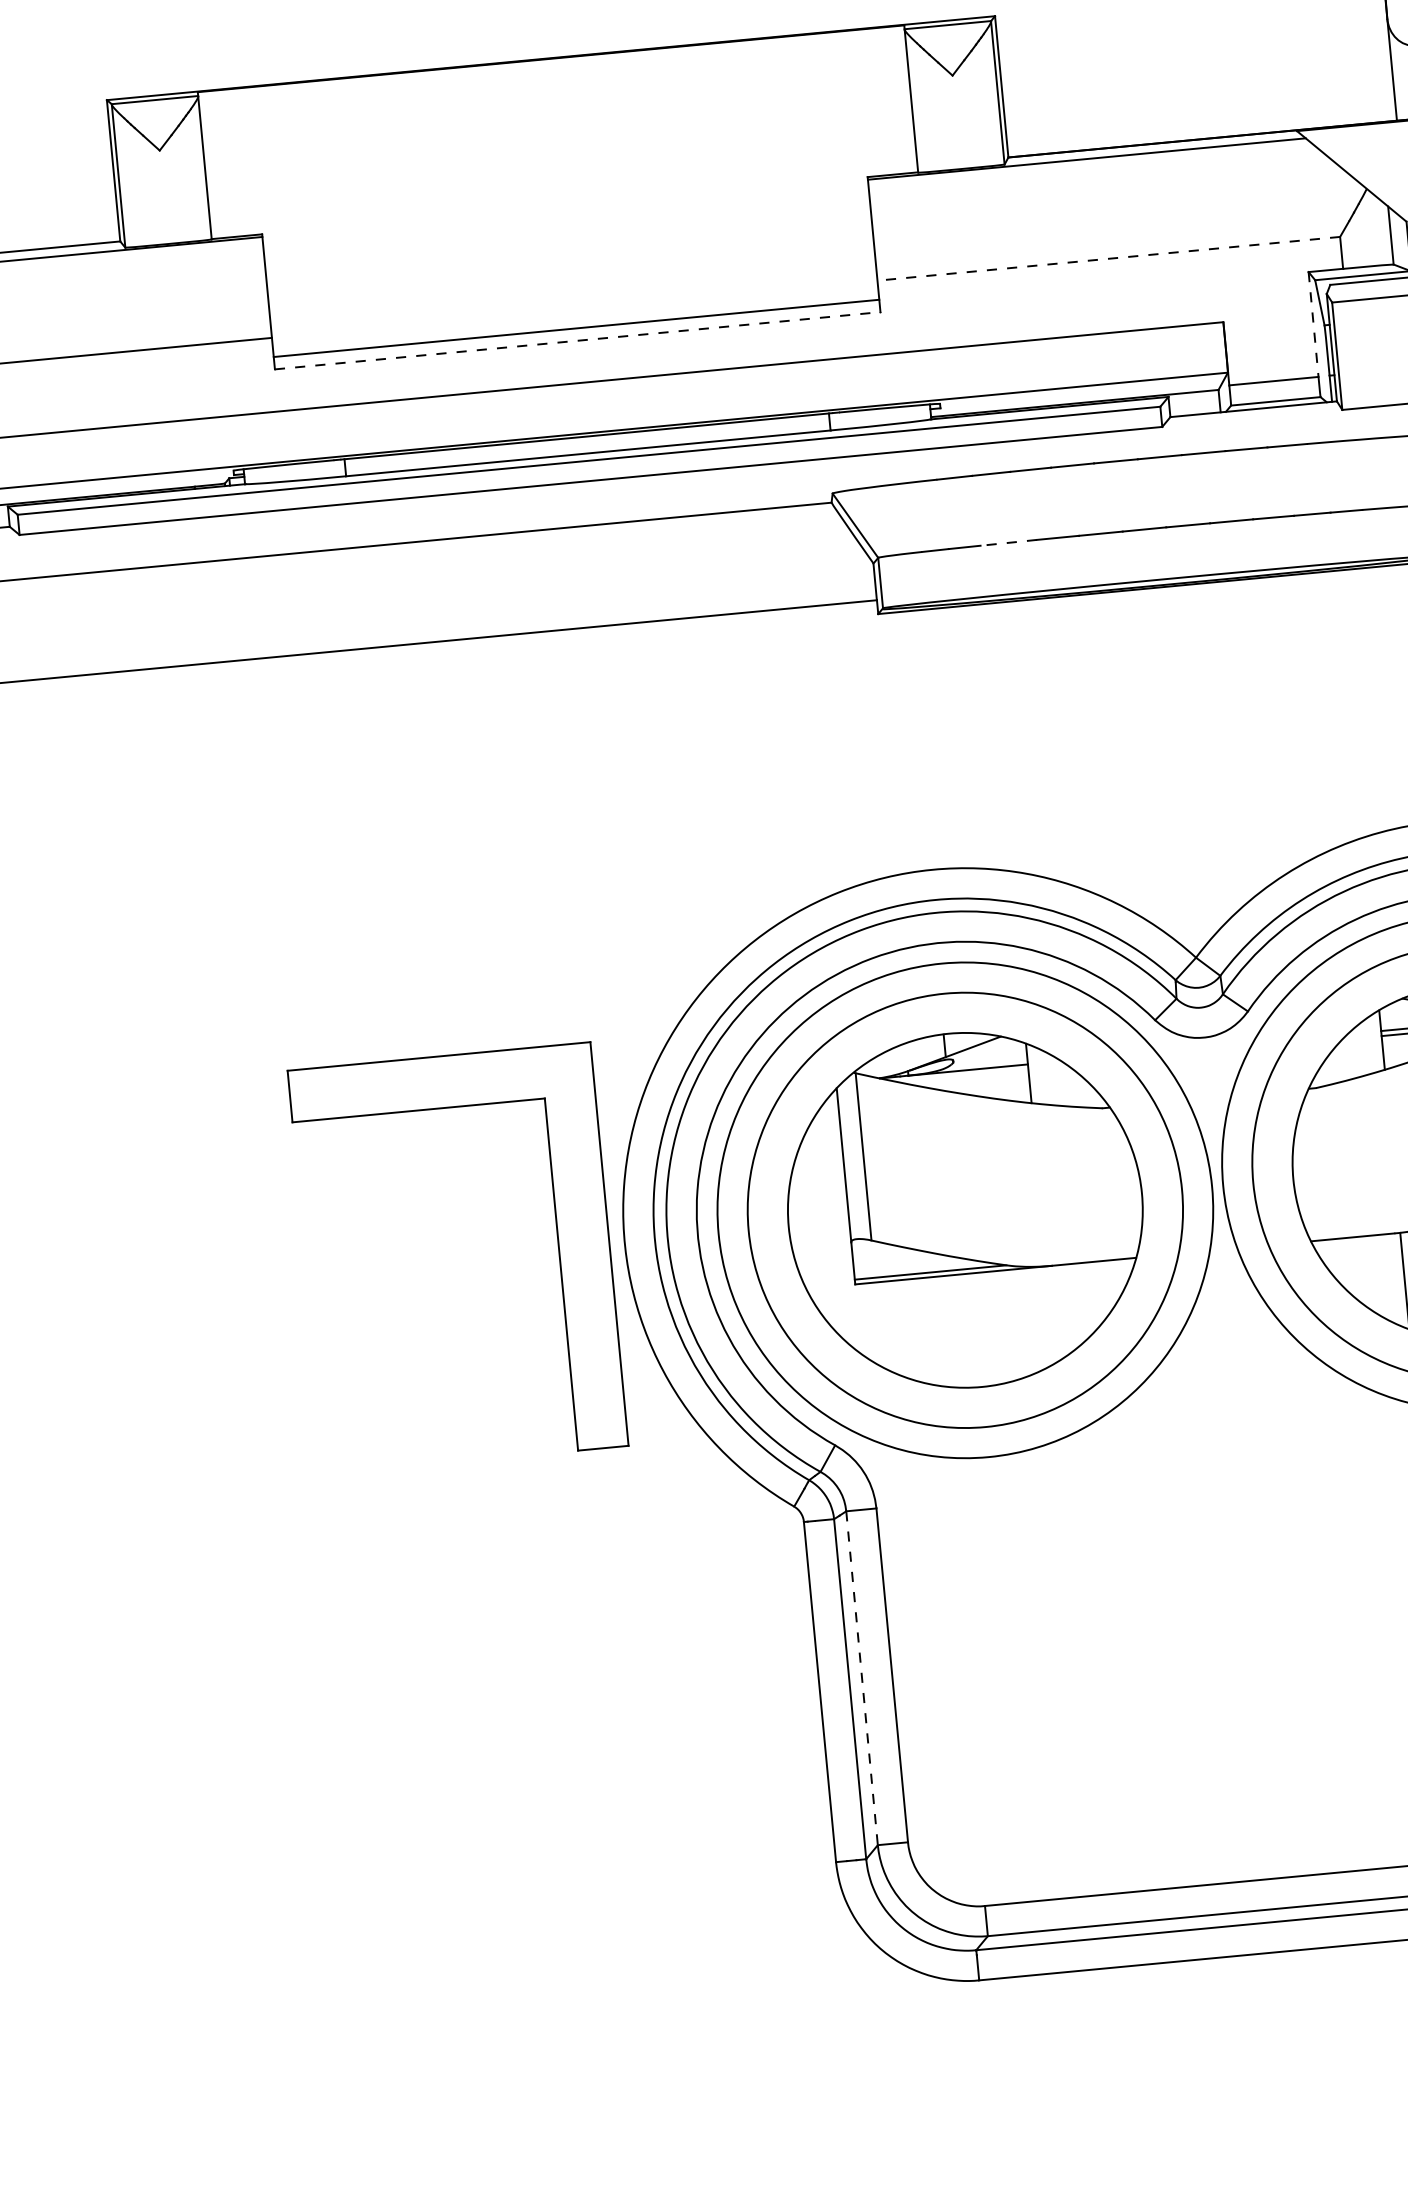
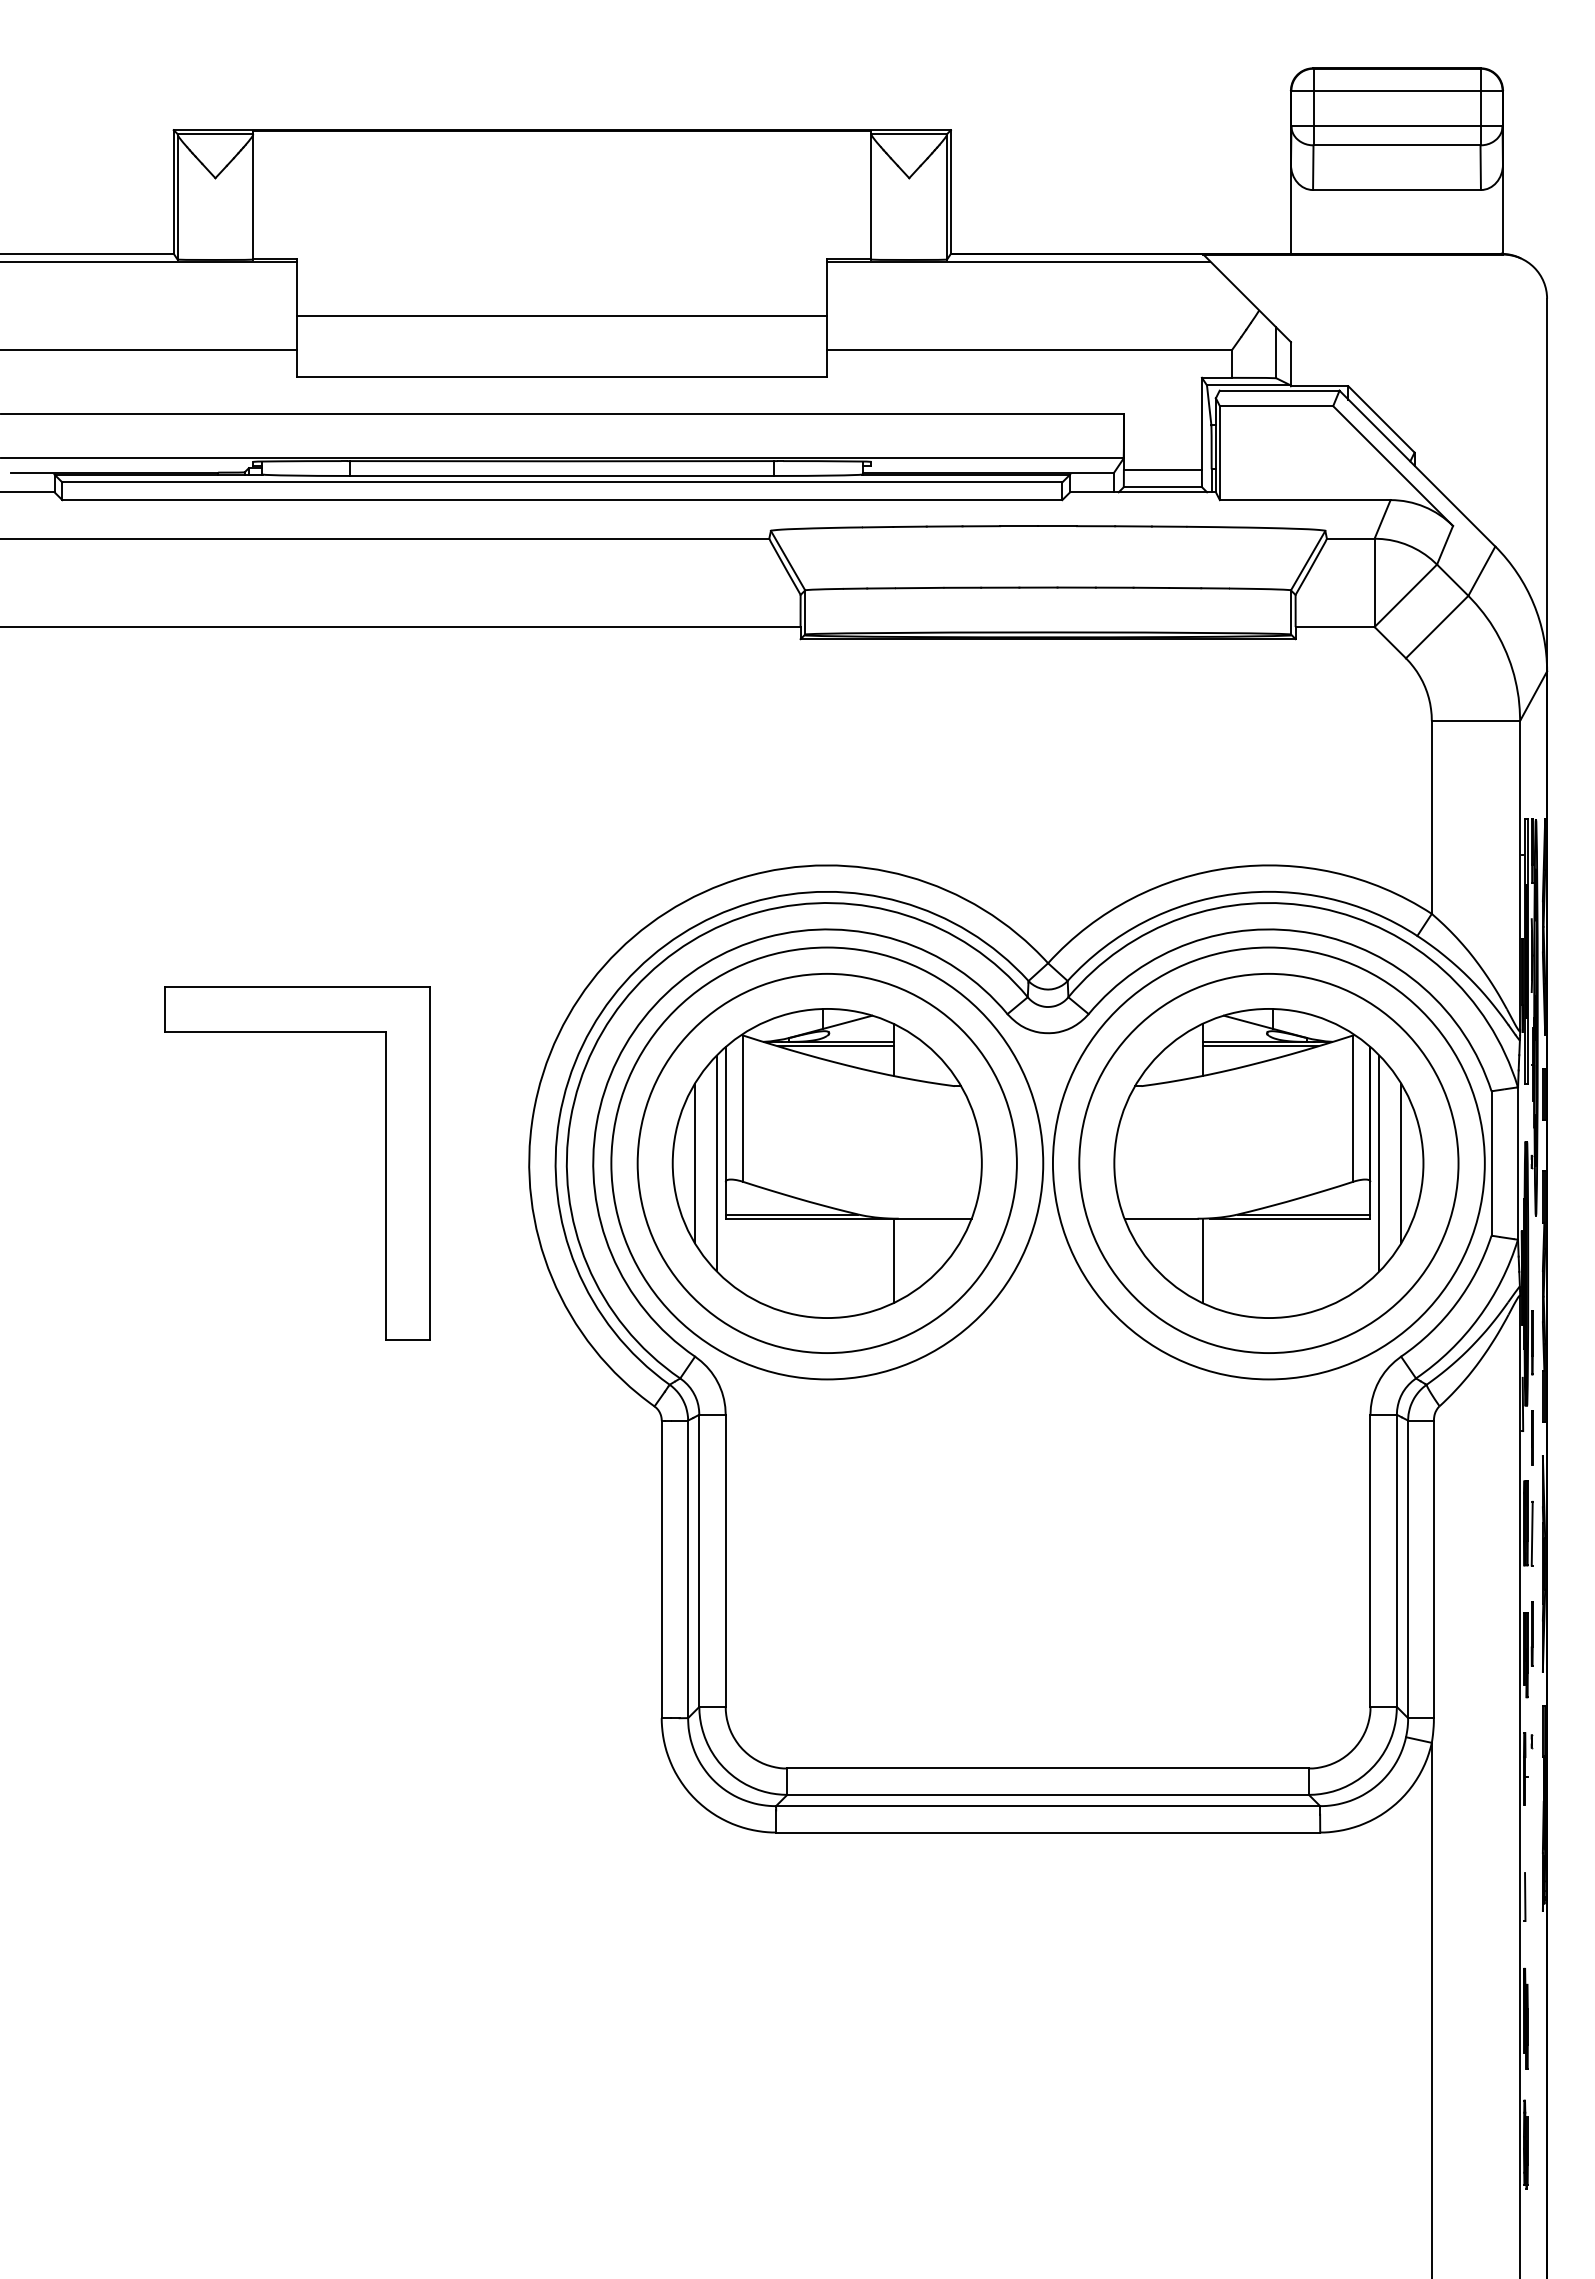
line: (1108, 258) -> (1029, 349), dashed -> solid
line: (1313, 324) -> (1201, 423), dashed -> solid
line: (576, 328) -> (562, 315), moved
line: (577, 340) -> (562, 377), dashed -> solid
line: (1008, 543) -> (919, 588), dashed -> solid
line: (962, 1075) -> (835, 1046), added
line: (838, 1222) -> (716, 1163), added
line: (813, 1224) -> (694, 1163), added
part: (558, 1248) -> (385, 1163), moved
line: (1051, 1314) -> (893, 1260), added
line: (862, 1678) -> (699, 1561), dashed -> solid

